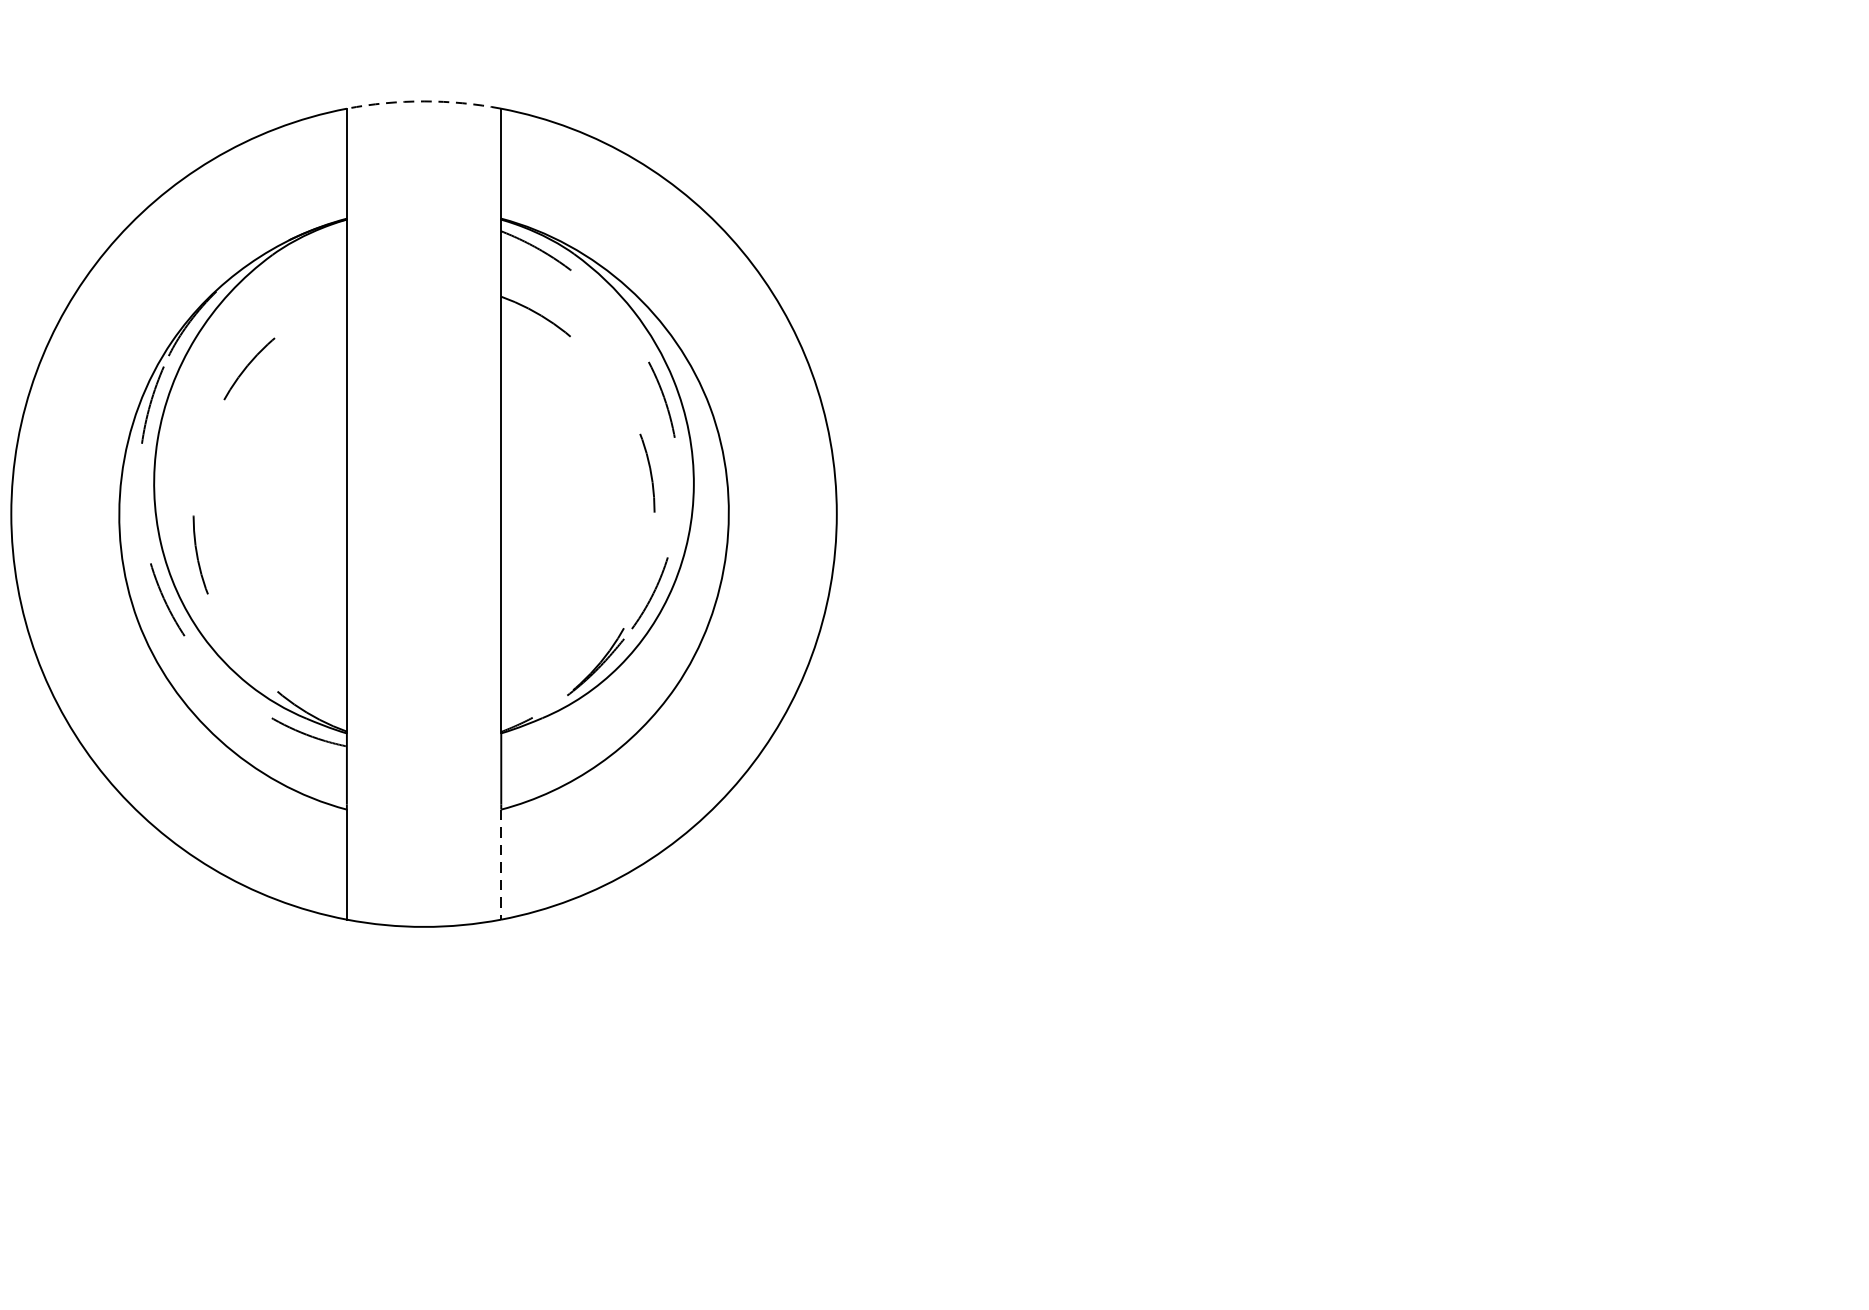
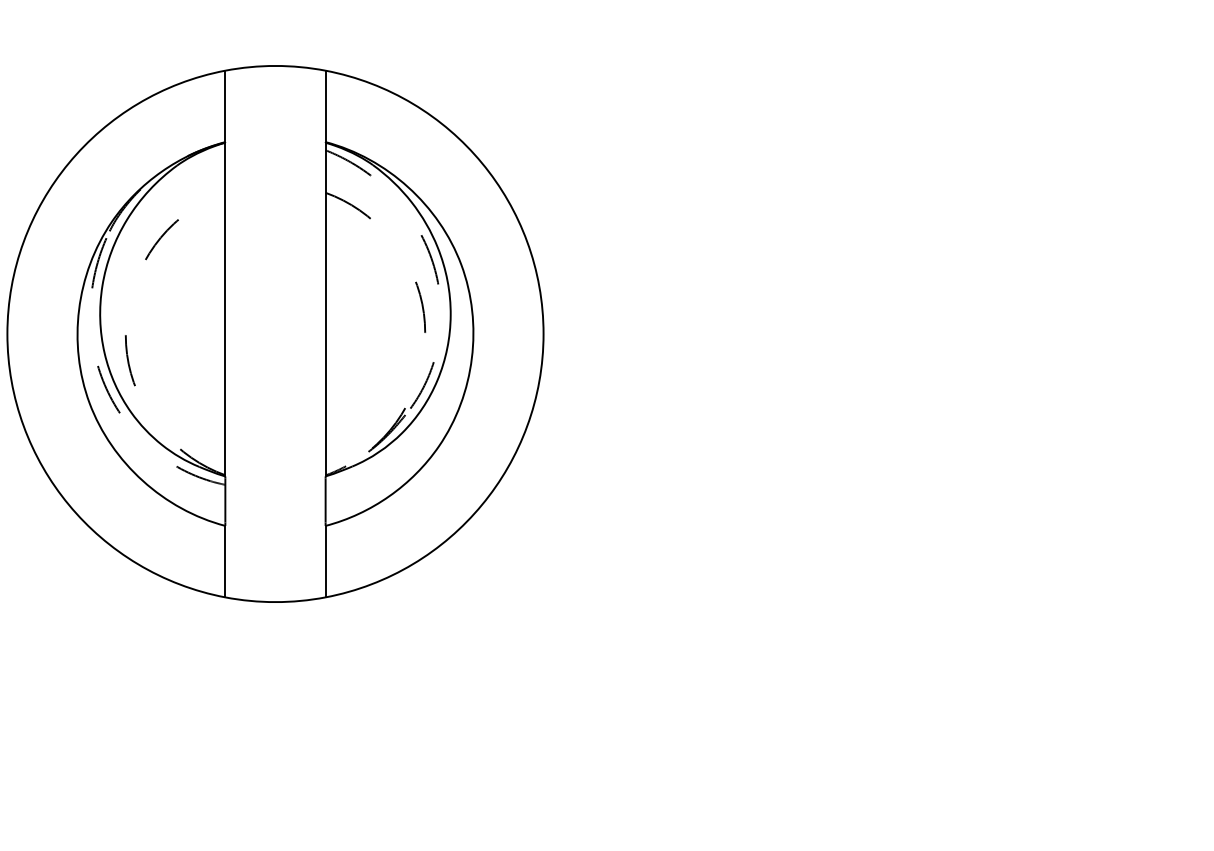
arc: (424, 100) -> (275, 65), dashed -> solid
line: (501, 864) -> (325, 561), dashed -> solid

